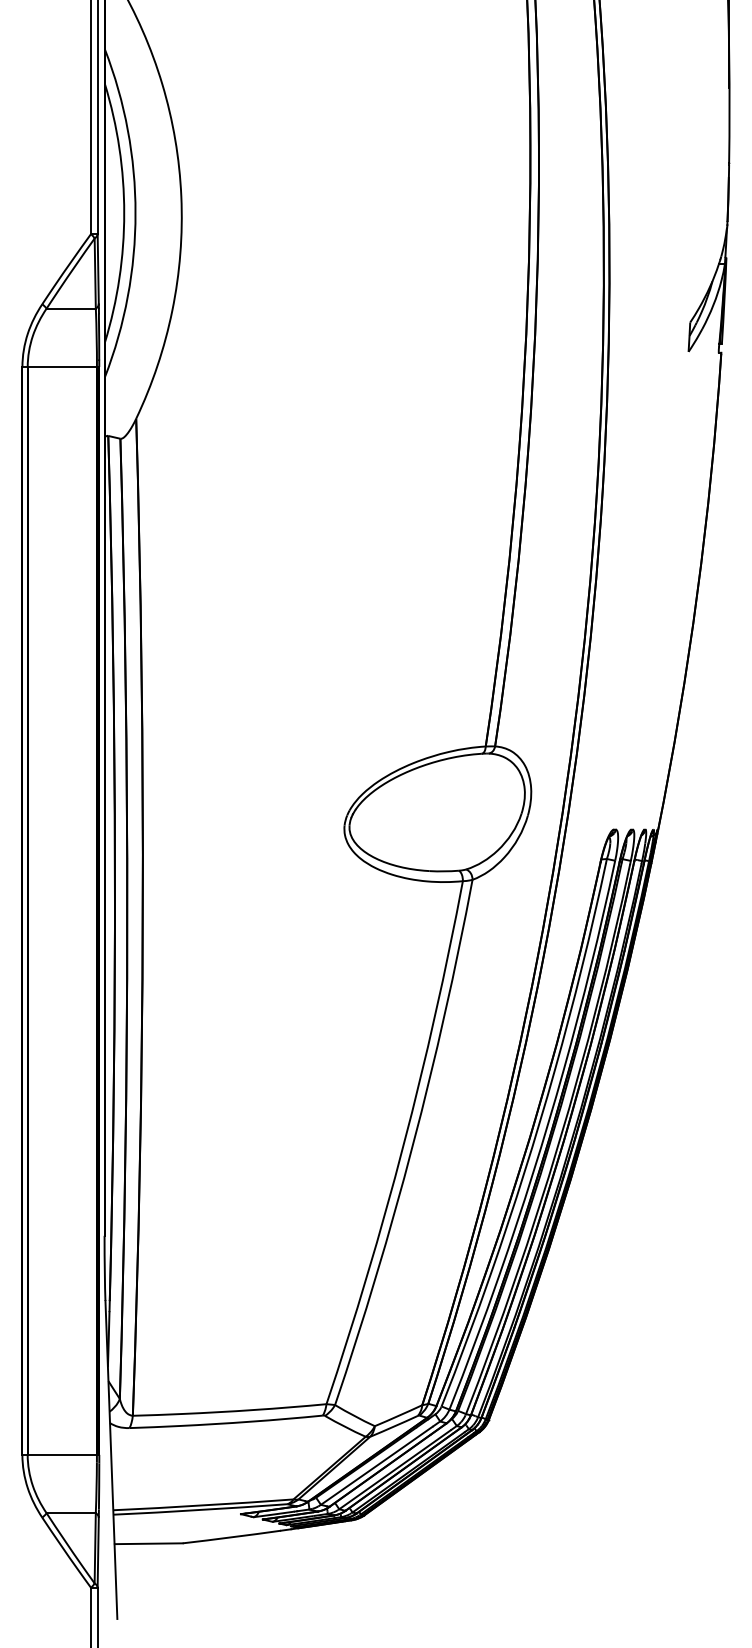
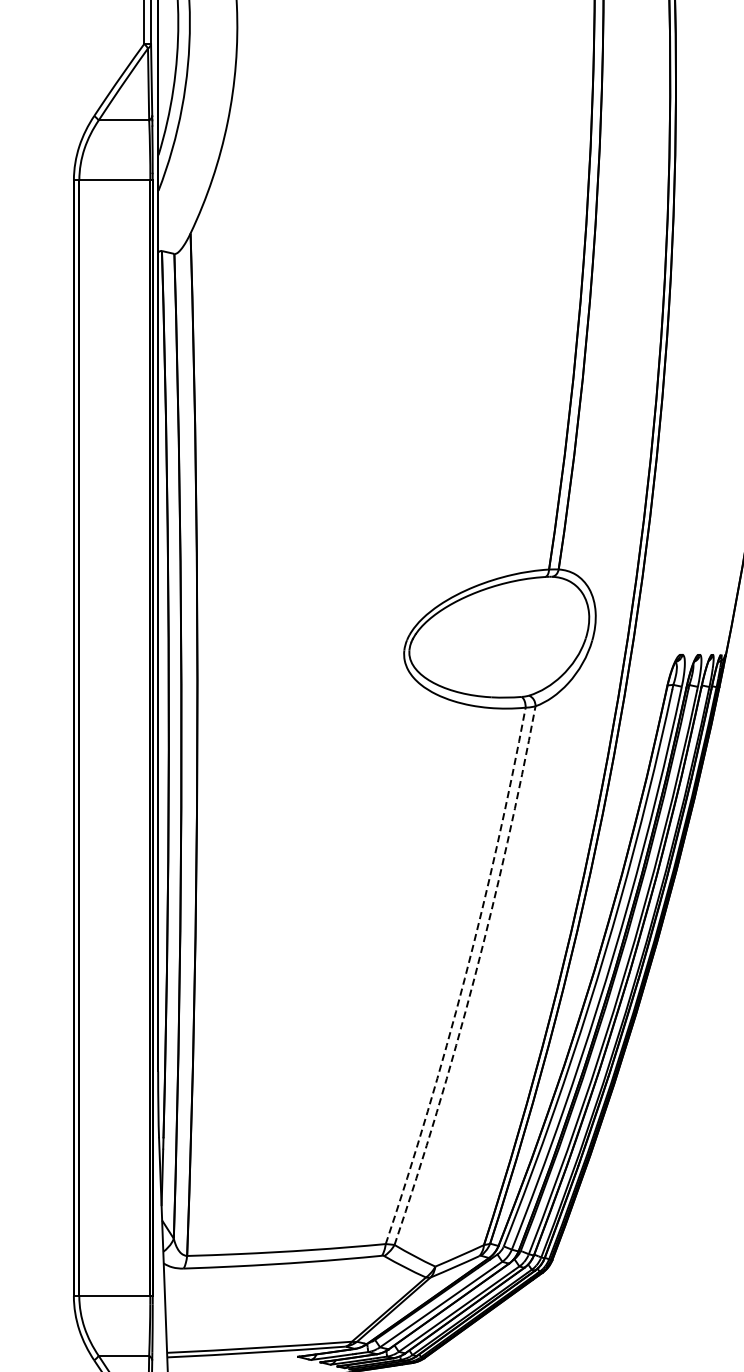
arc: (413, 1144) -> (474, 977), solid -> dashed
arc: (403, 1145) -> (464, 978), solid -> dashed

